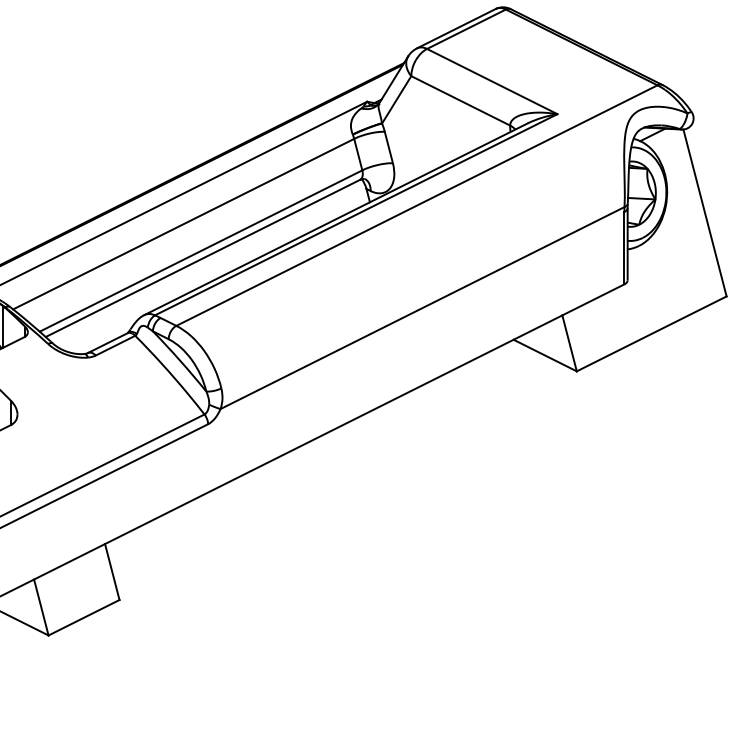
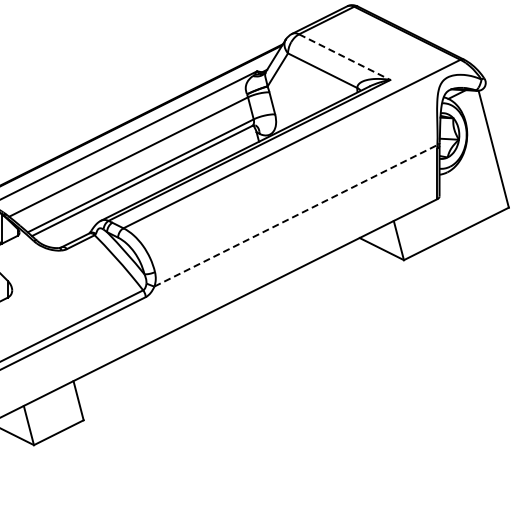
line: (493, 82) -> (345, 57), solid -> dashed
line: (423, 307) -> (296, 215), solid -> dashed

